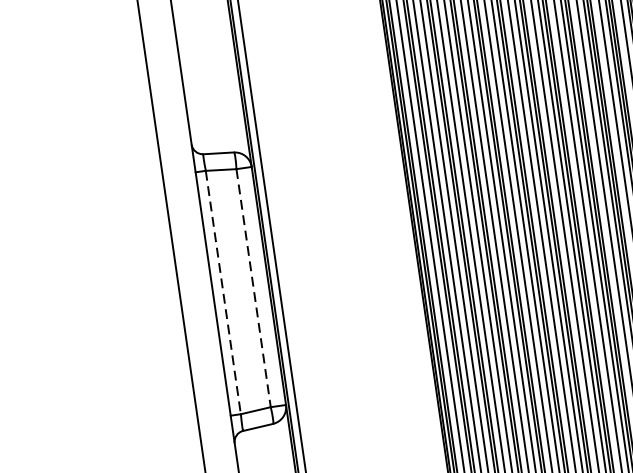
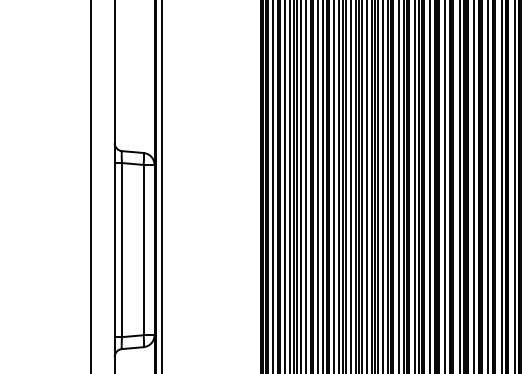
line: (253, 288) -> (143, 250), dashed -> solid
line: (222, 293) -> (121, 250), dashed -> solid

